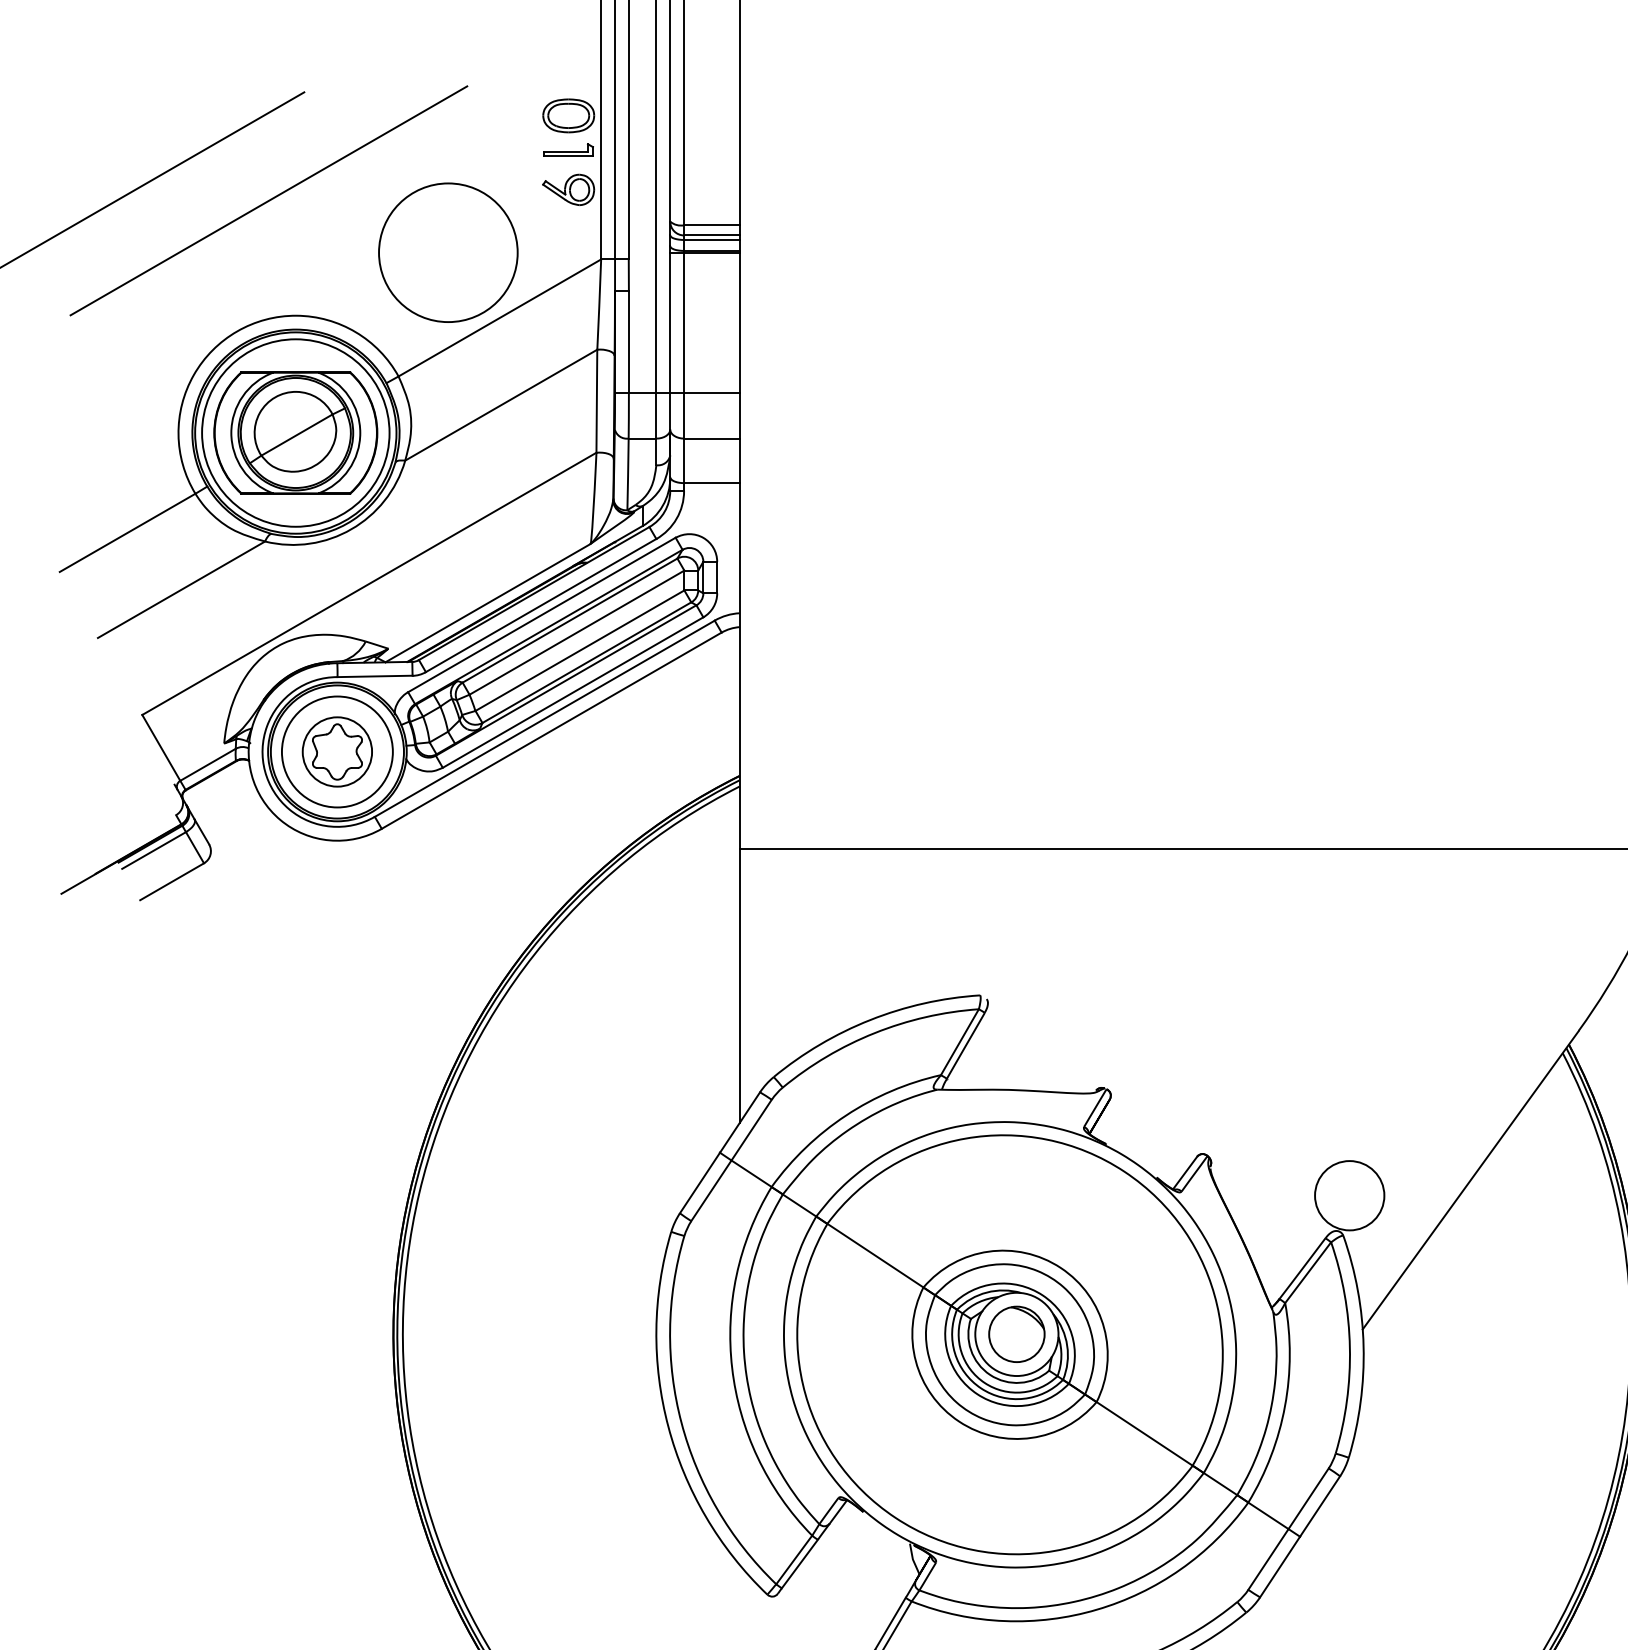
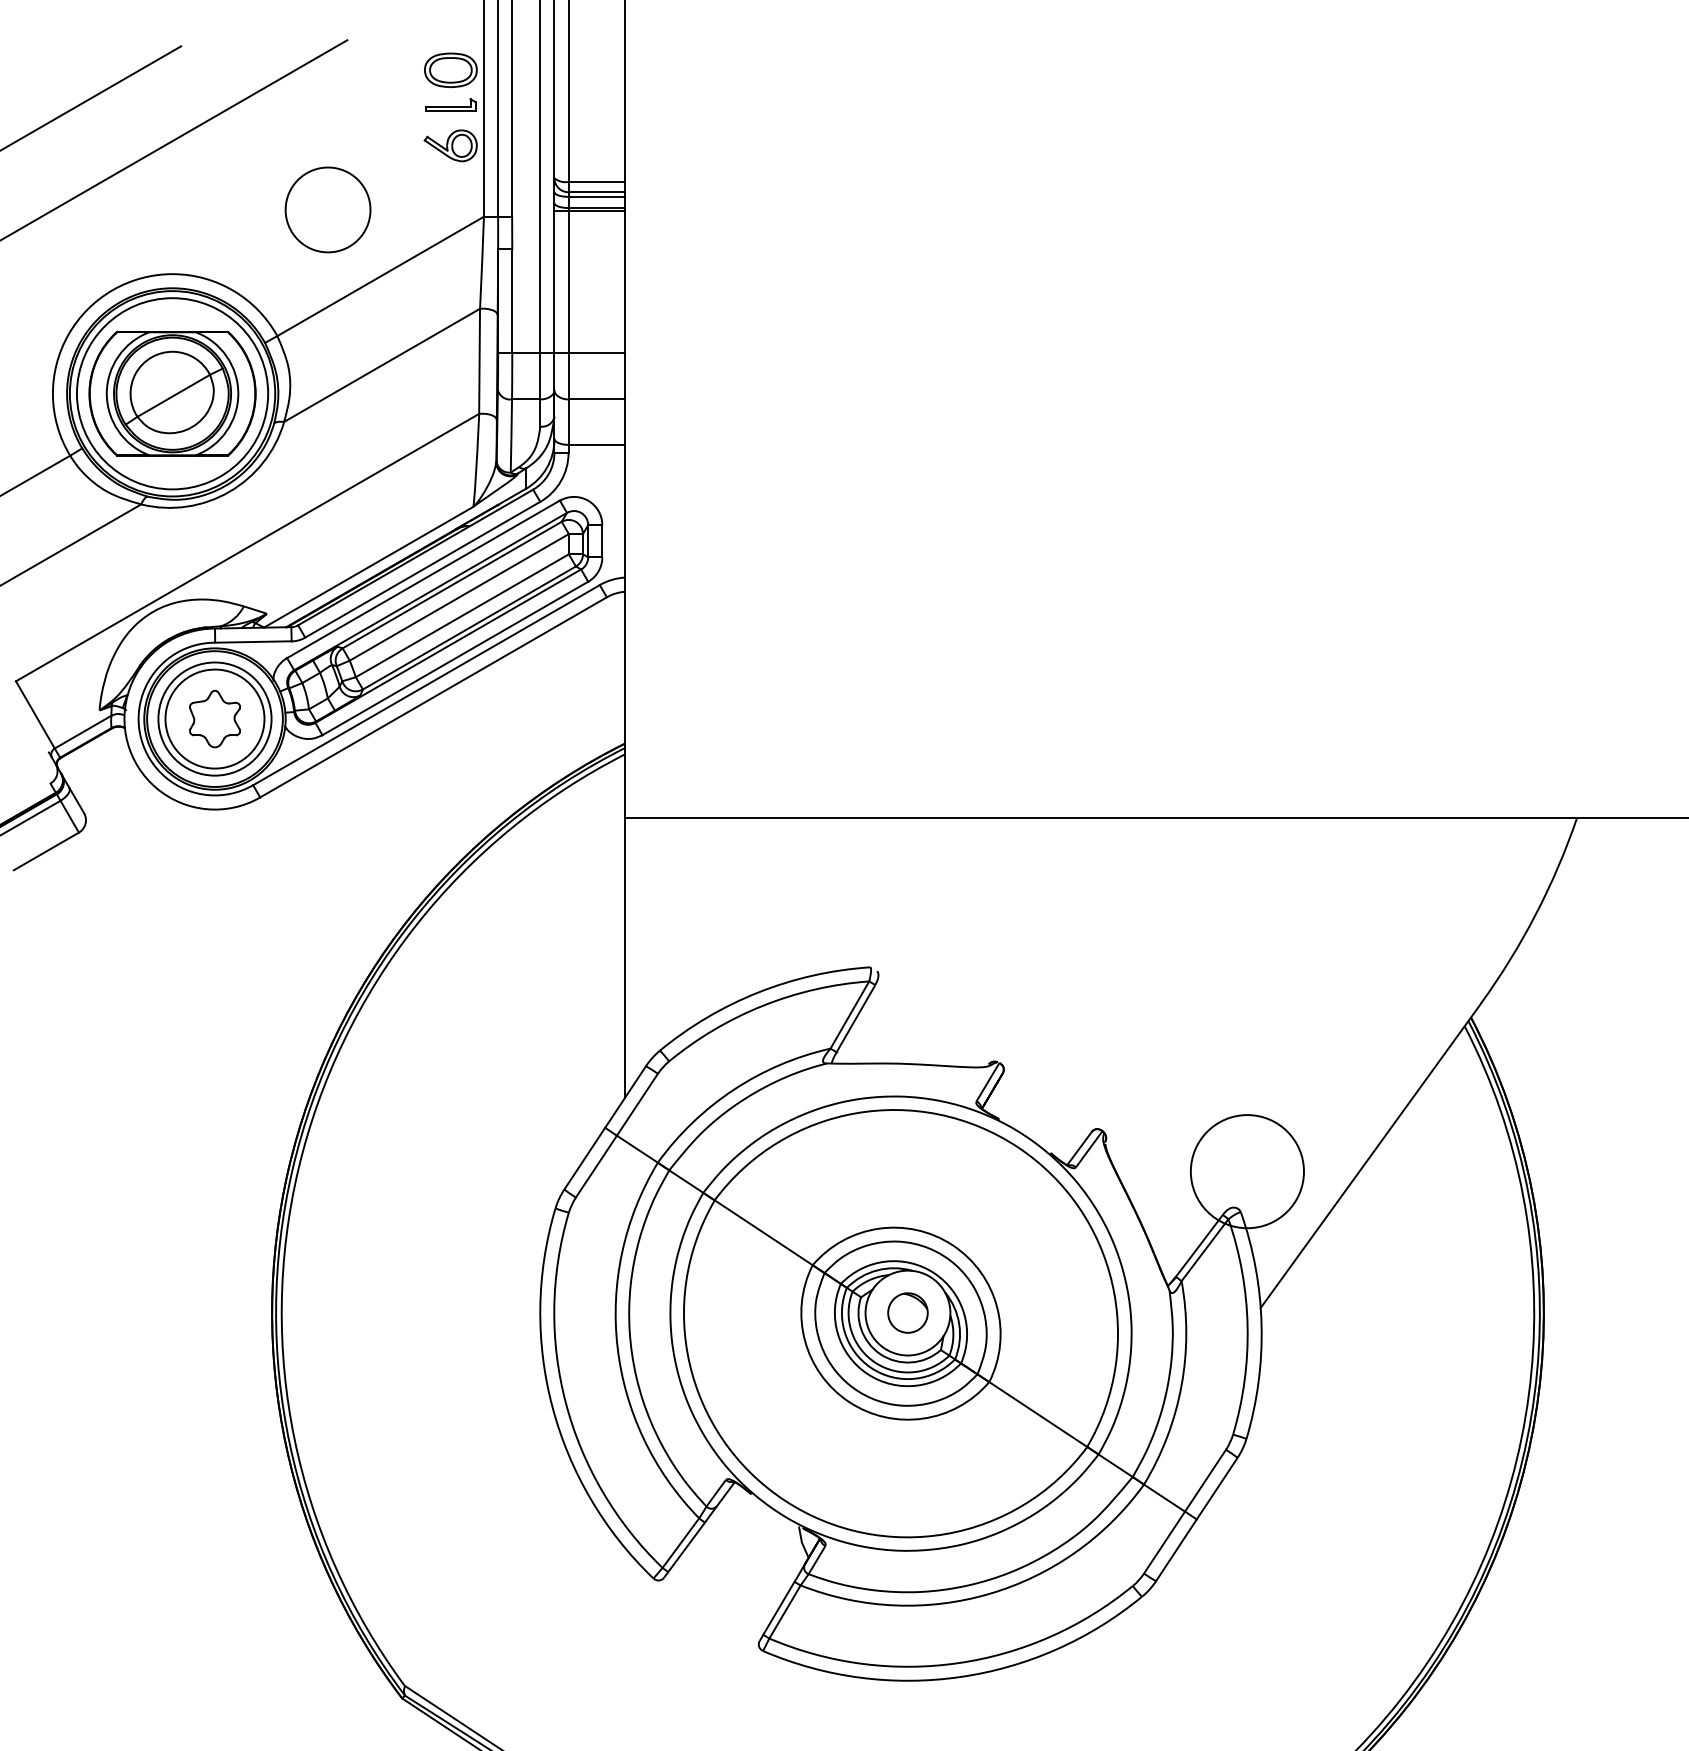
circle: (447, 252) -> (327, 209), size x0.6
circle: (336, 751) -> (214, 718), size x1.4
circle: (1349, 1195) -> (1247, 1171), size x1.6
part: (1016, 1333) -> (907, 1312), size x0.7

